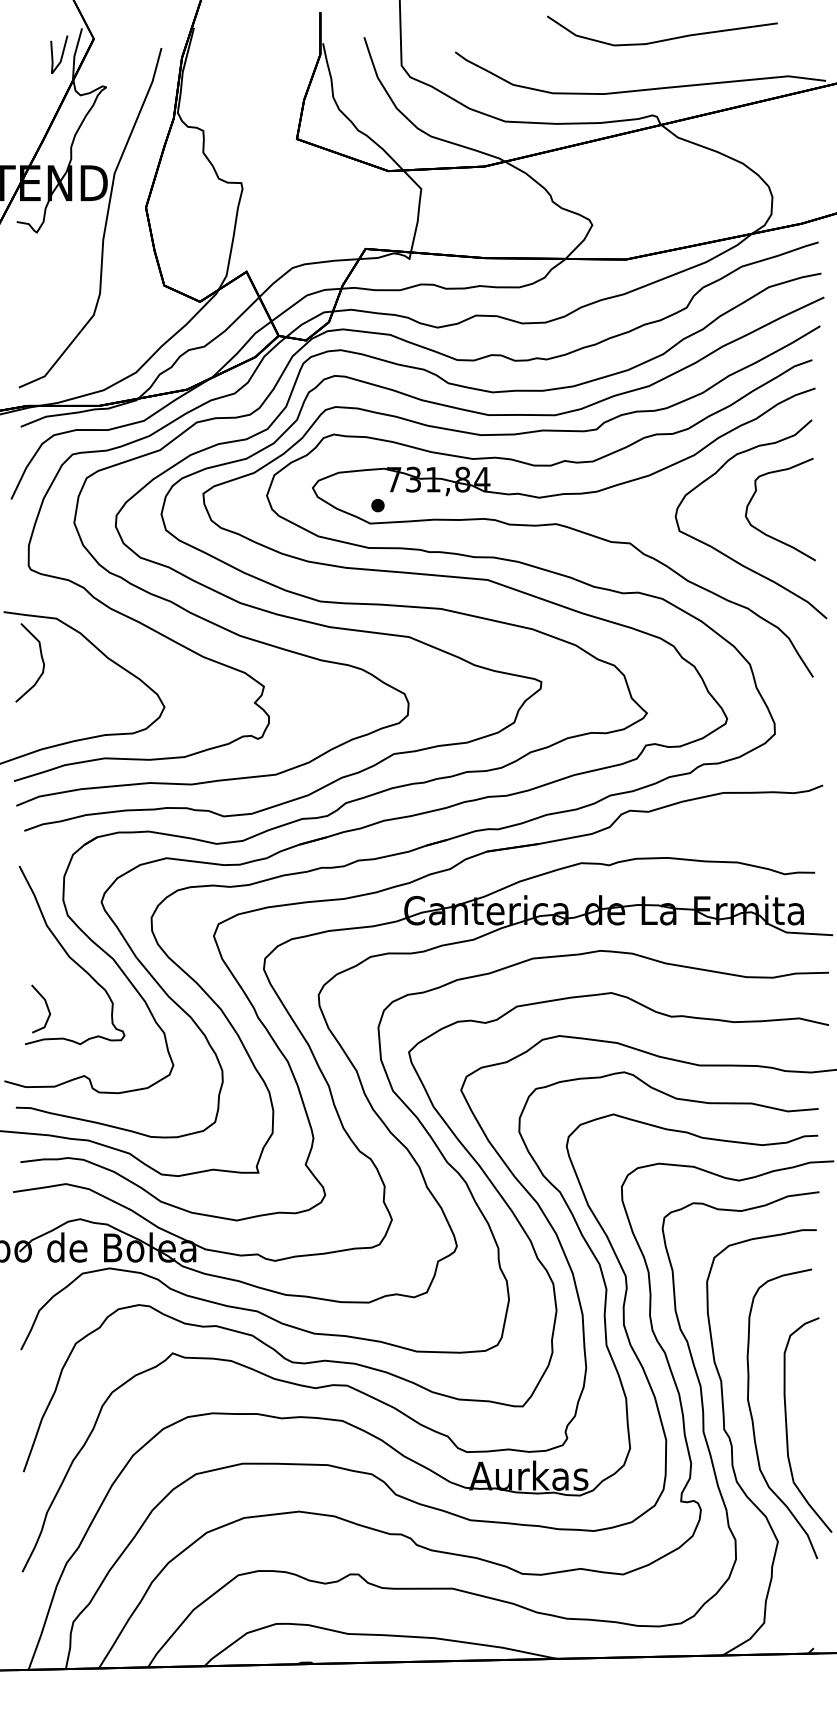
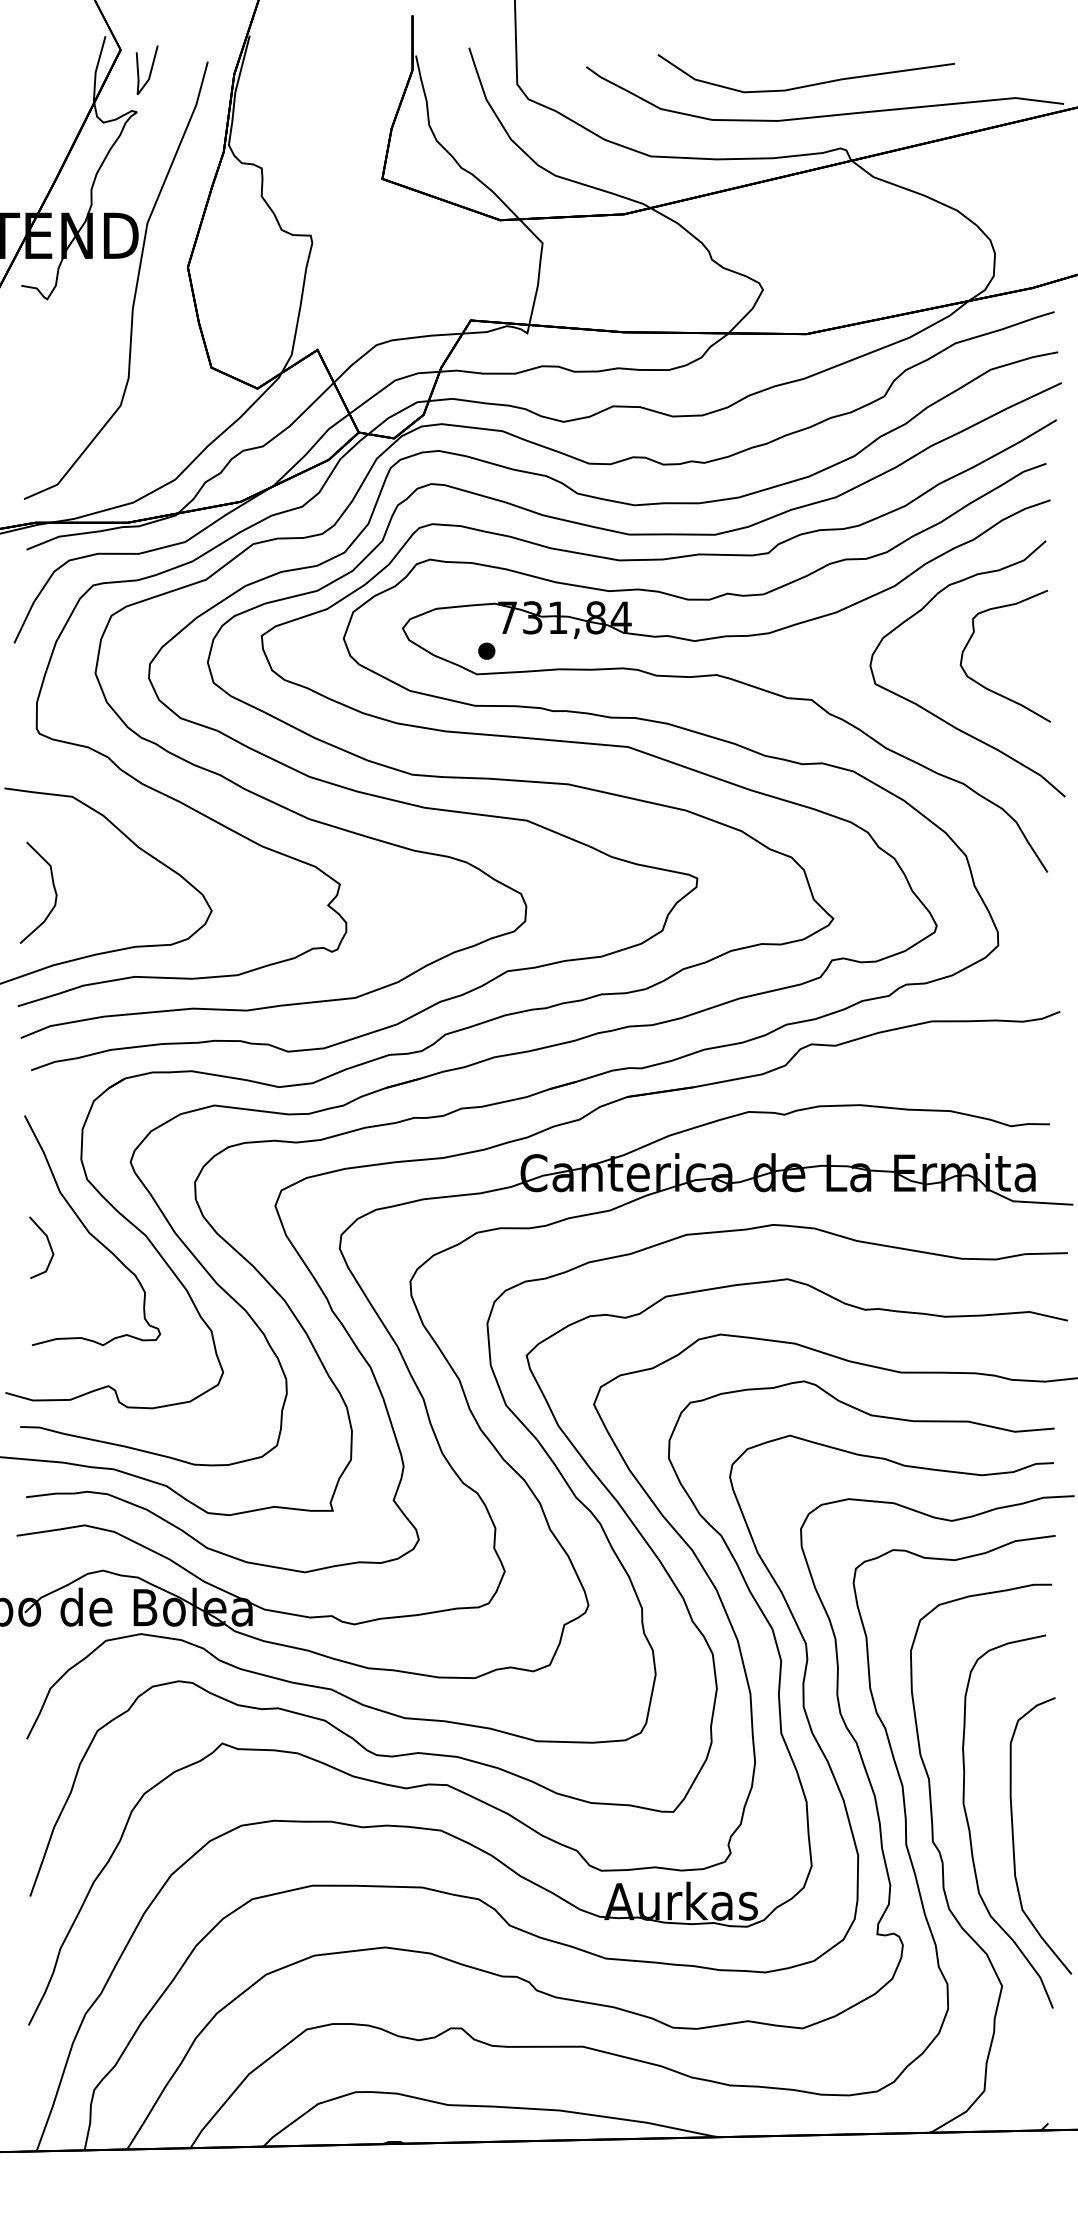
curve: (664, 39) -> (809, 84), moved
line: (61, 56) -> (149, 72), moved
curve: (41, 659) -> (53, 888), moved
line: (46, 1006) -> (48, 1244), moved

